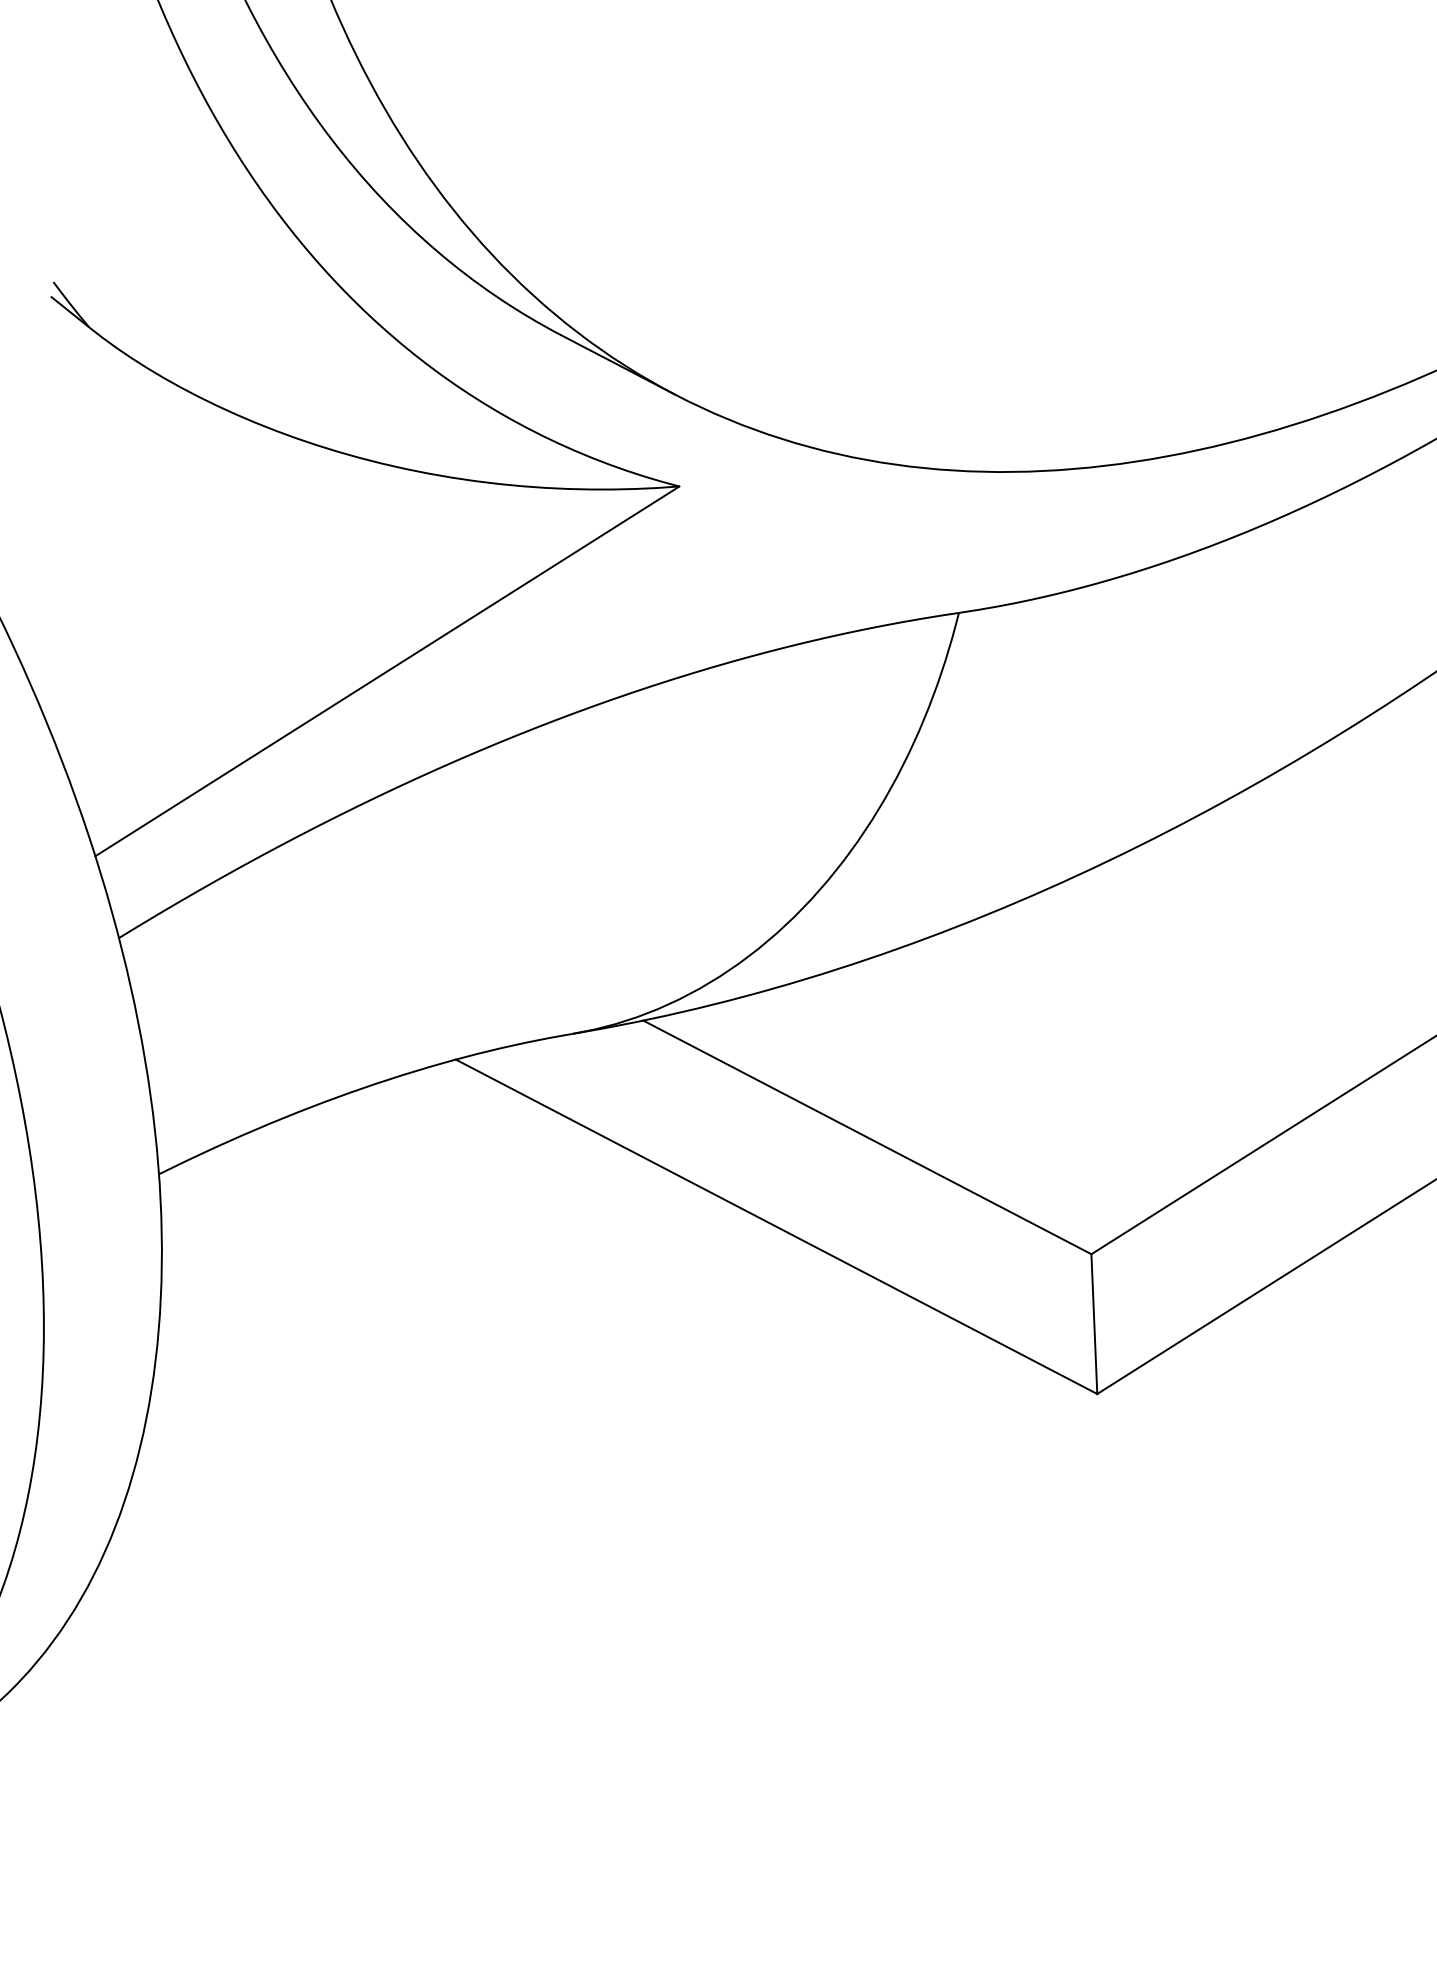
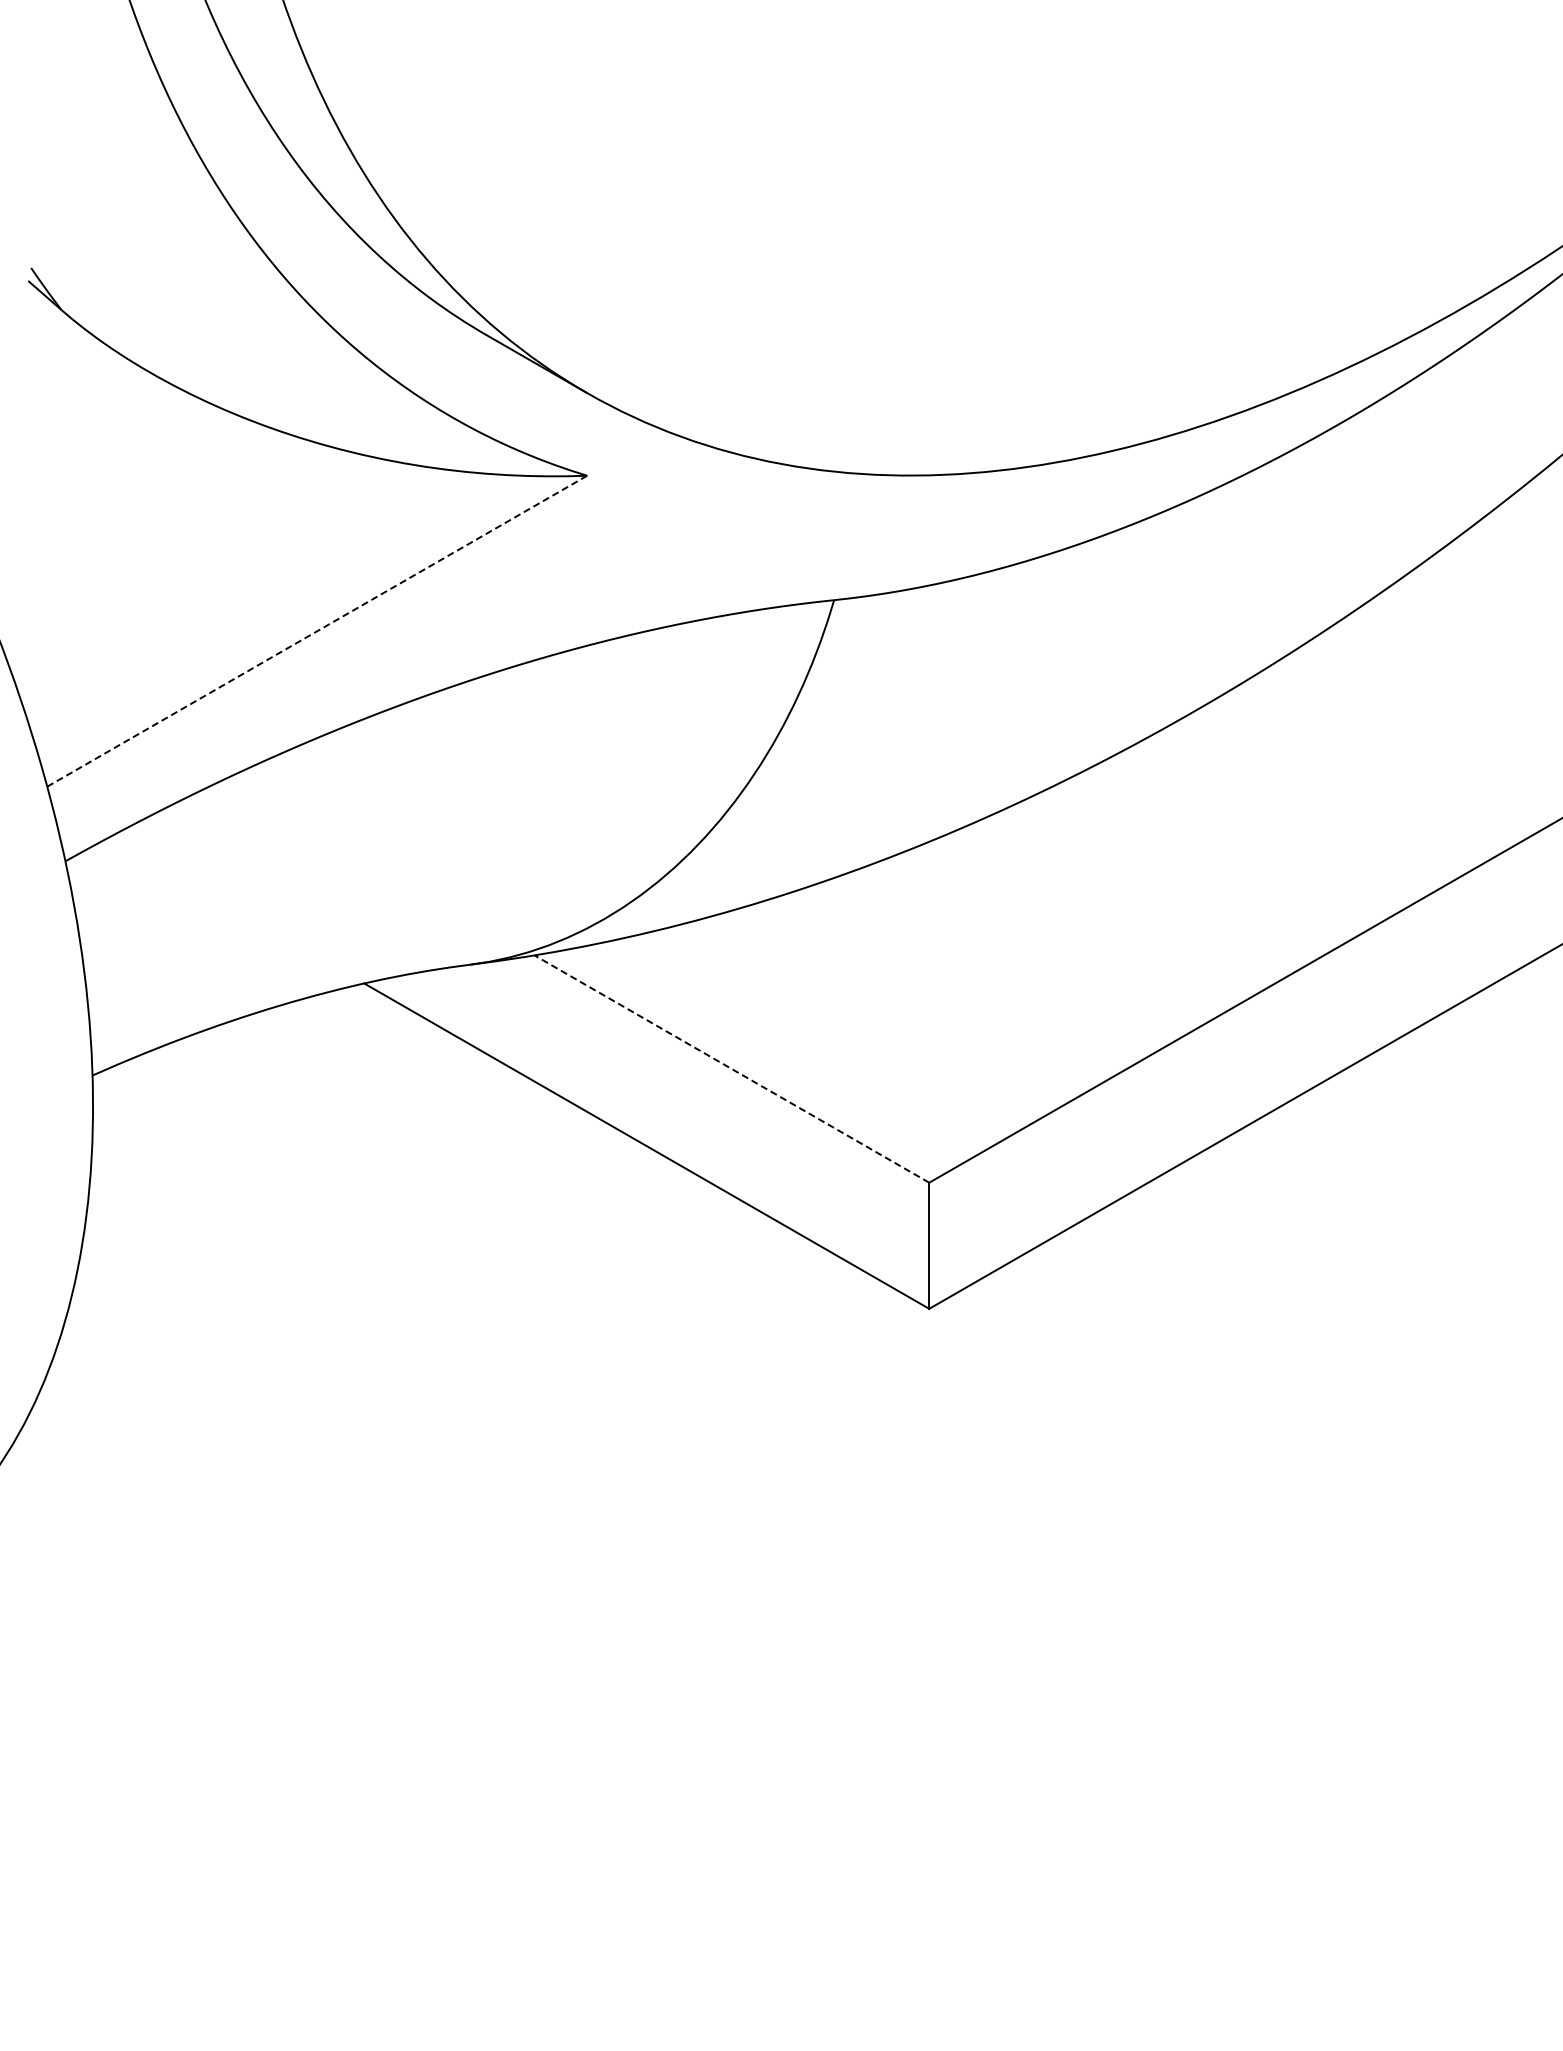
line: (387, 671) -> (317, 631), solid -> dashed
line: (866, 1137) -> (731, 1069), solid -> dashed

